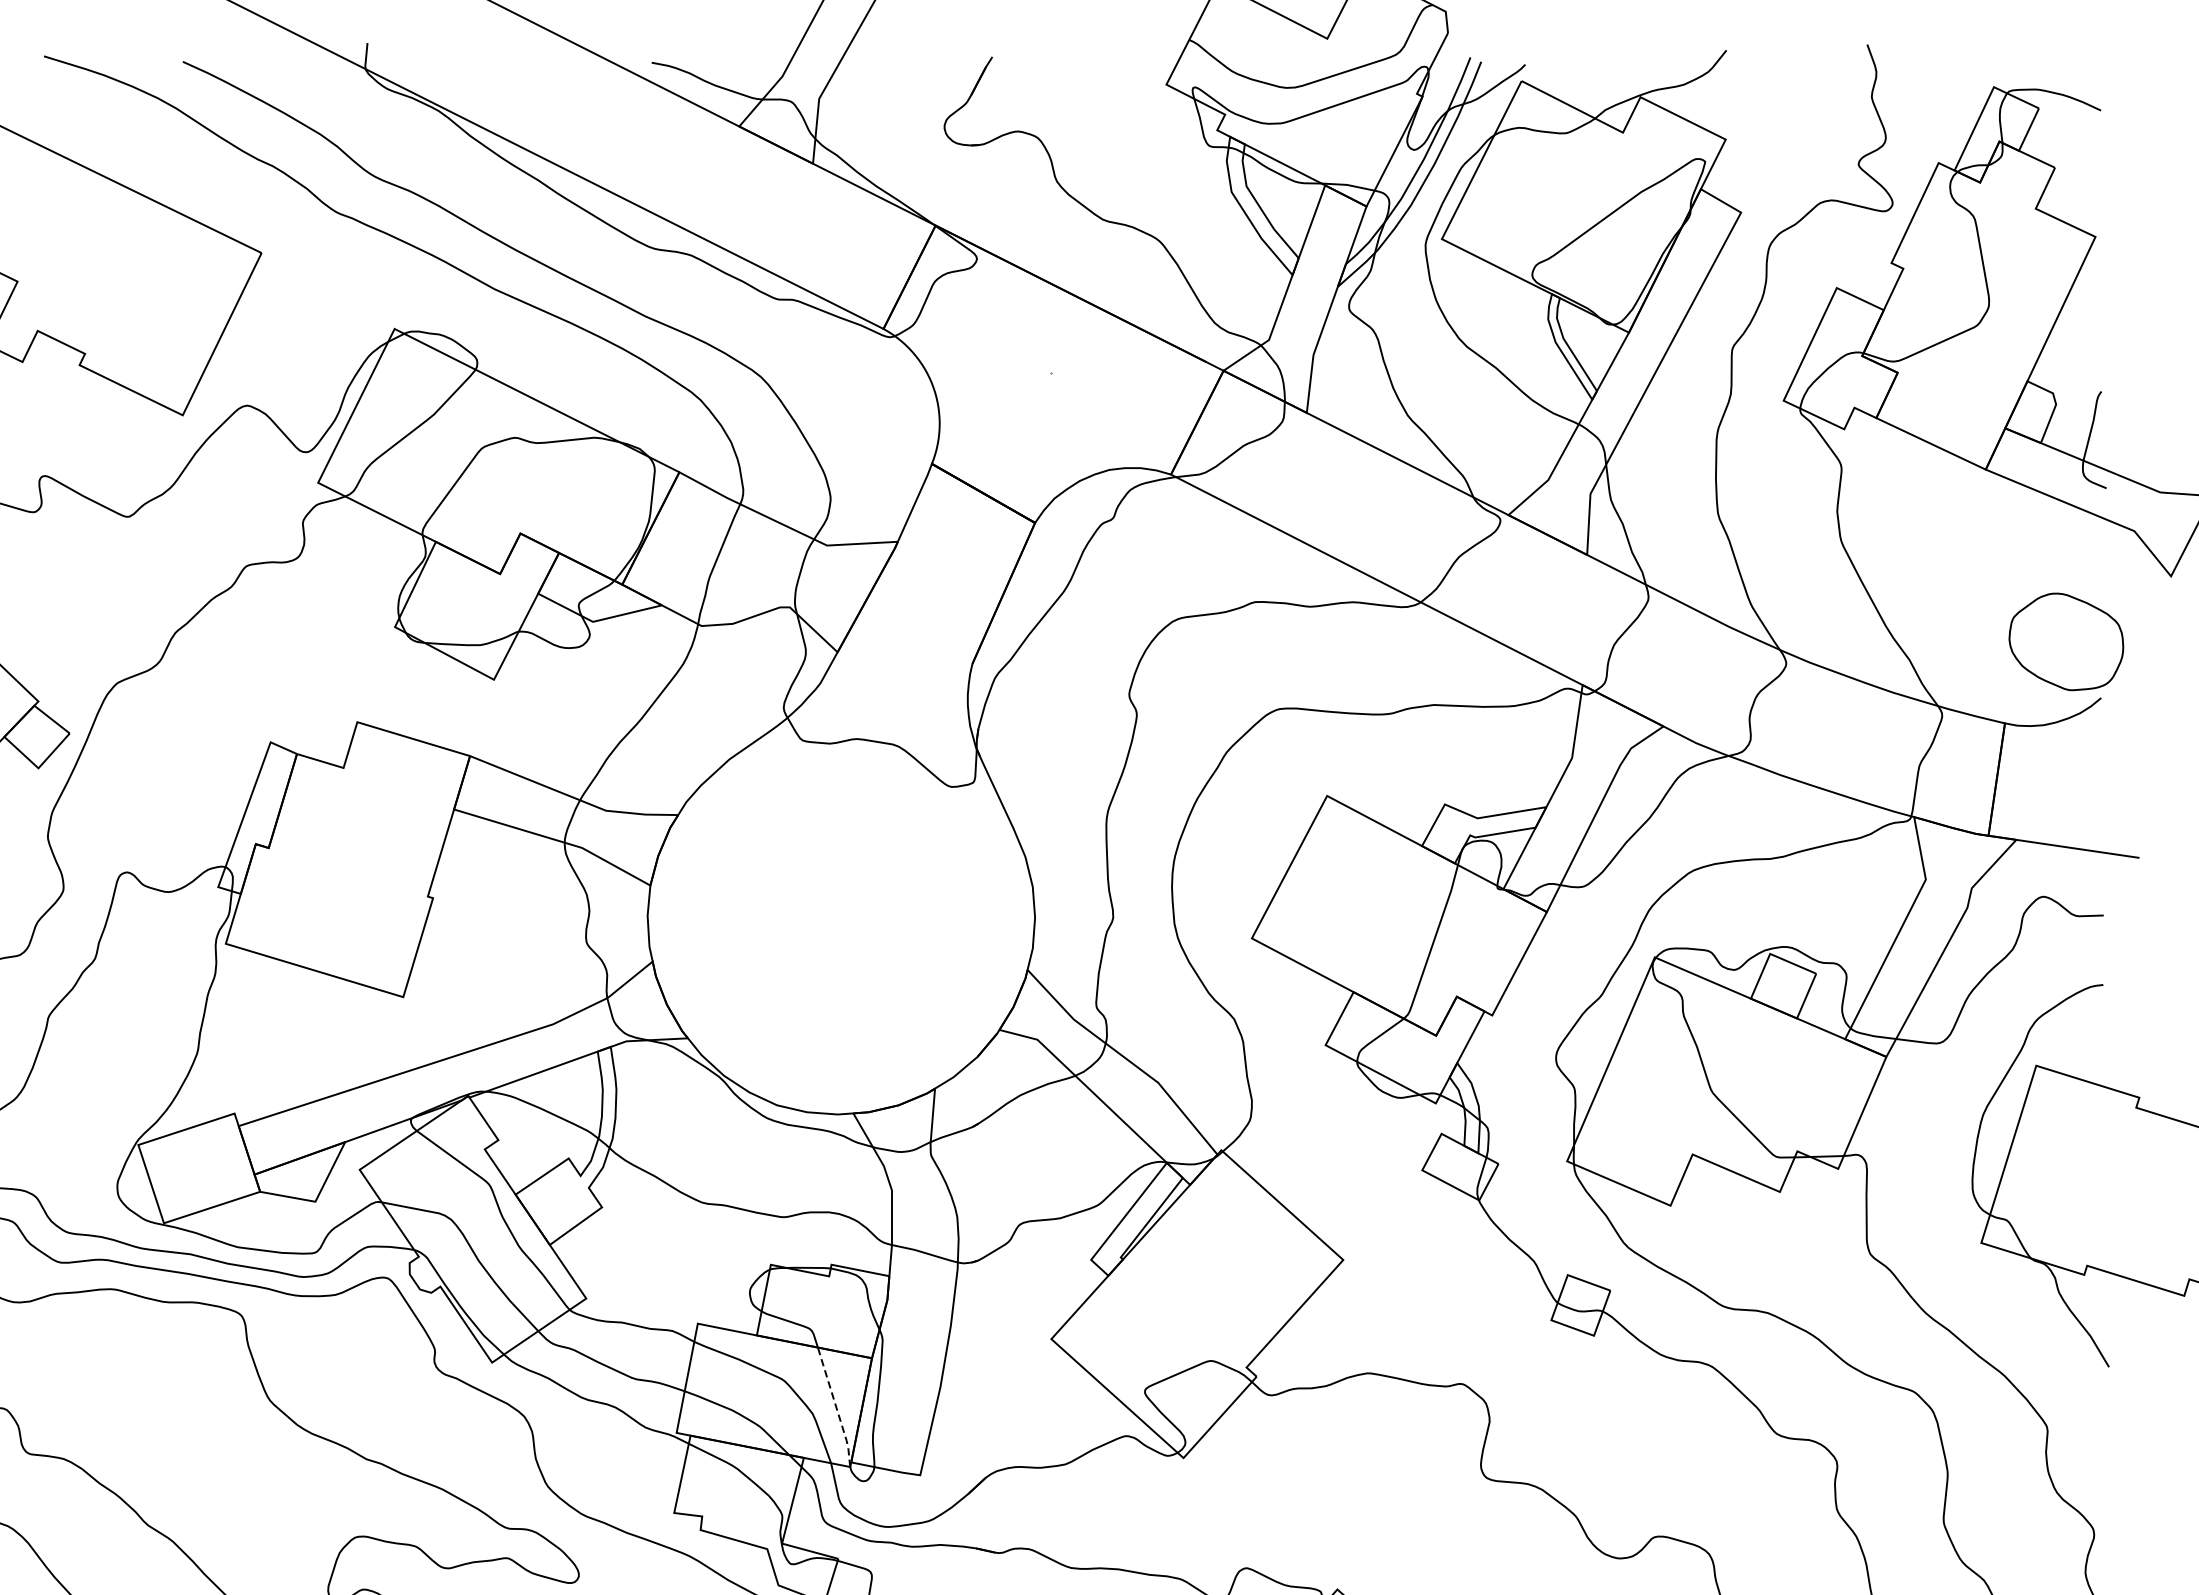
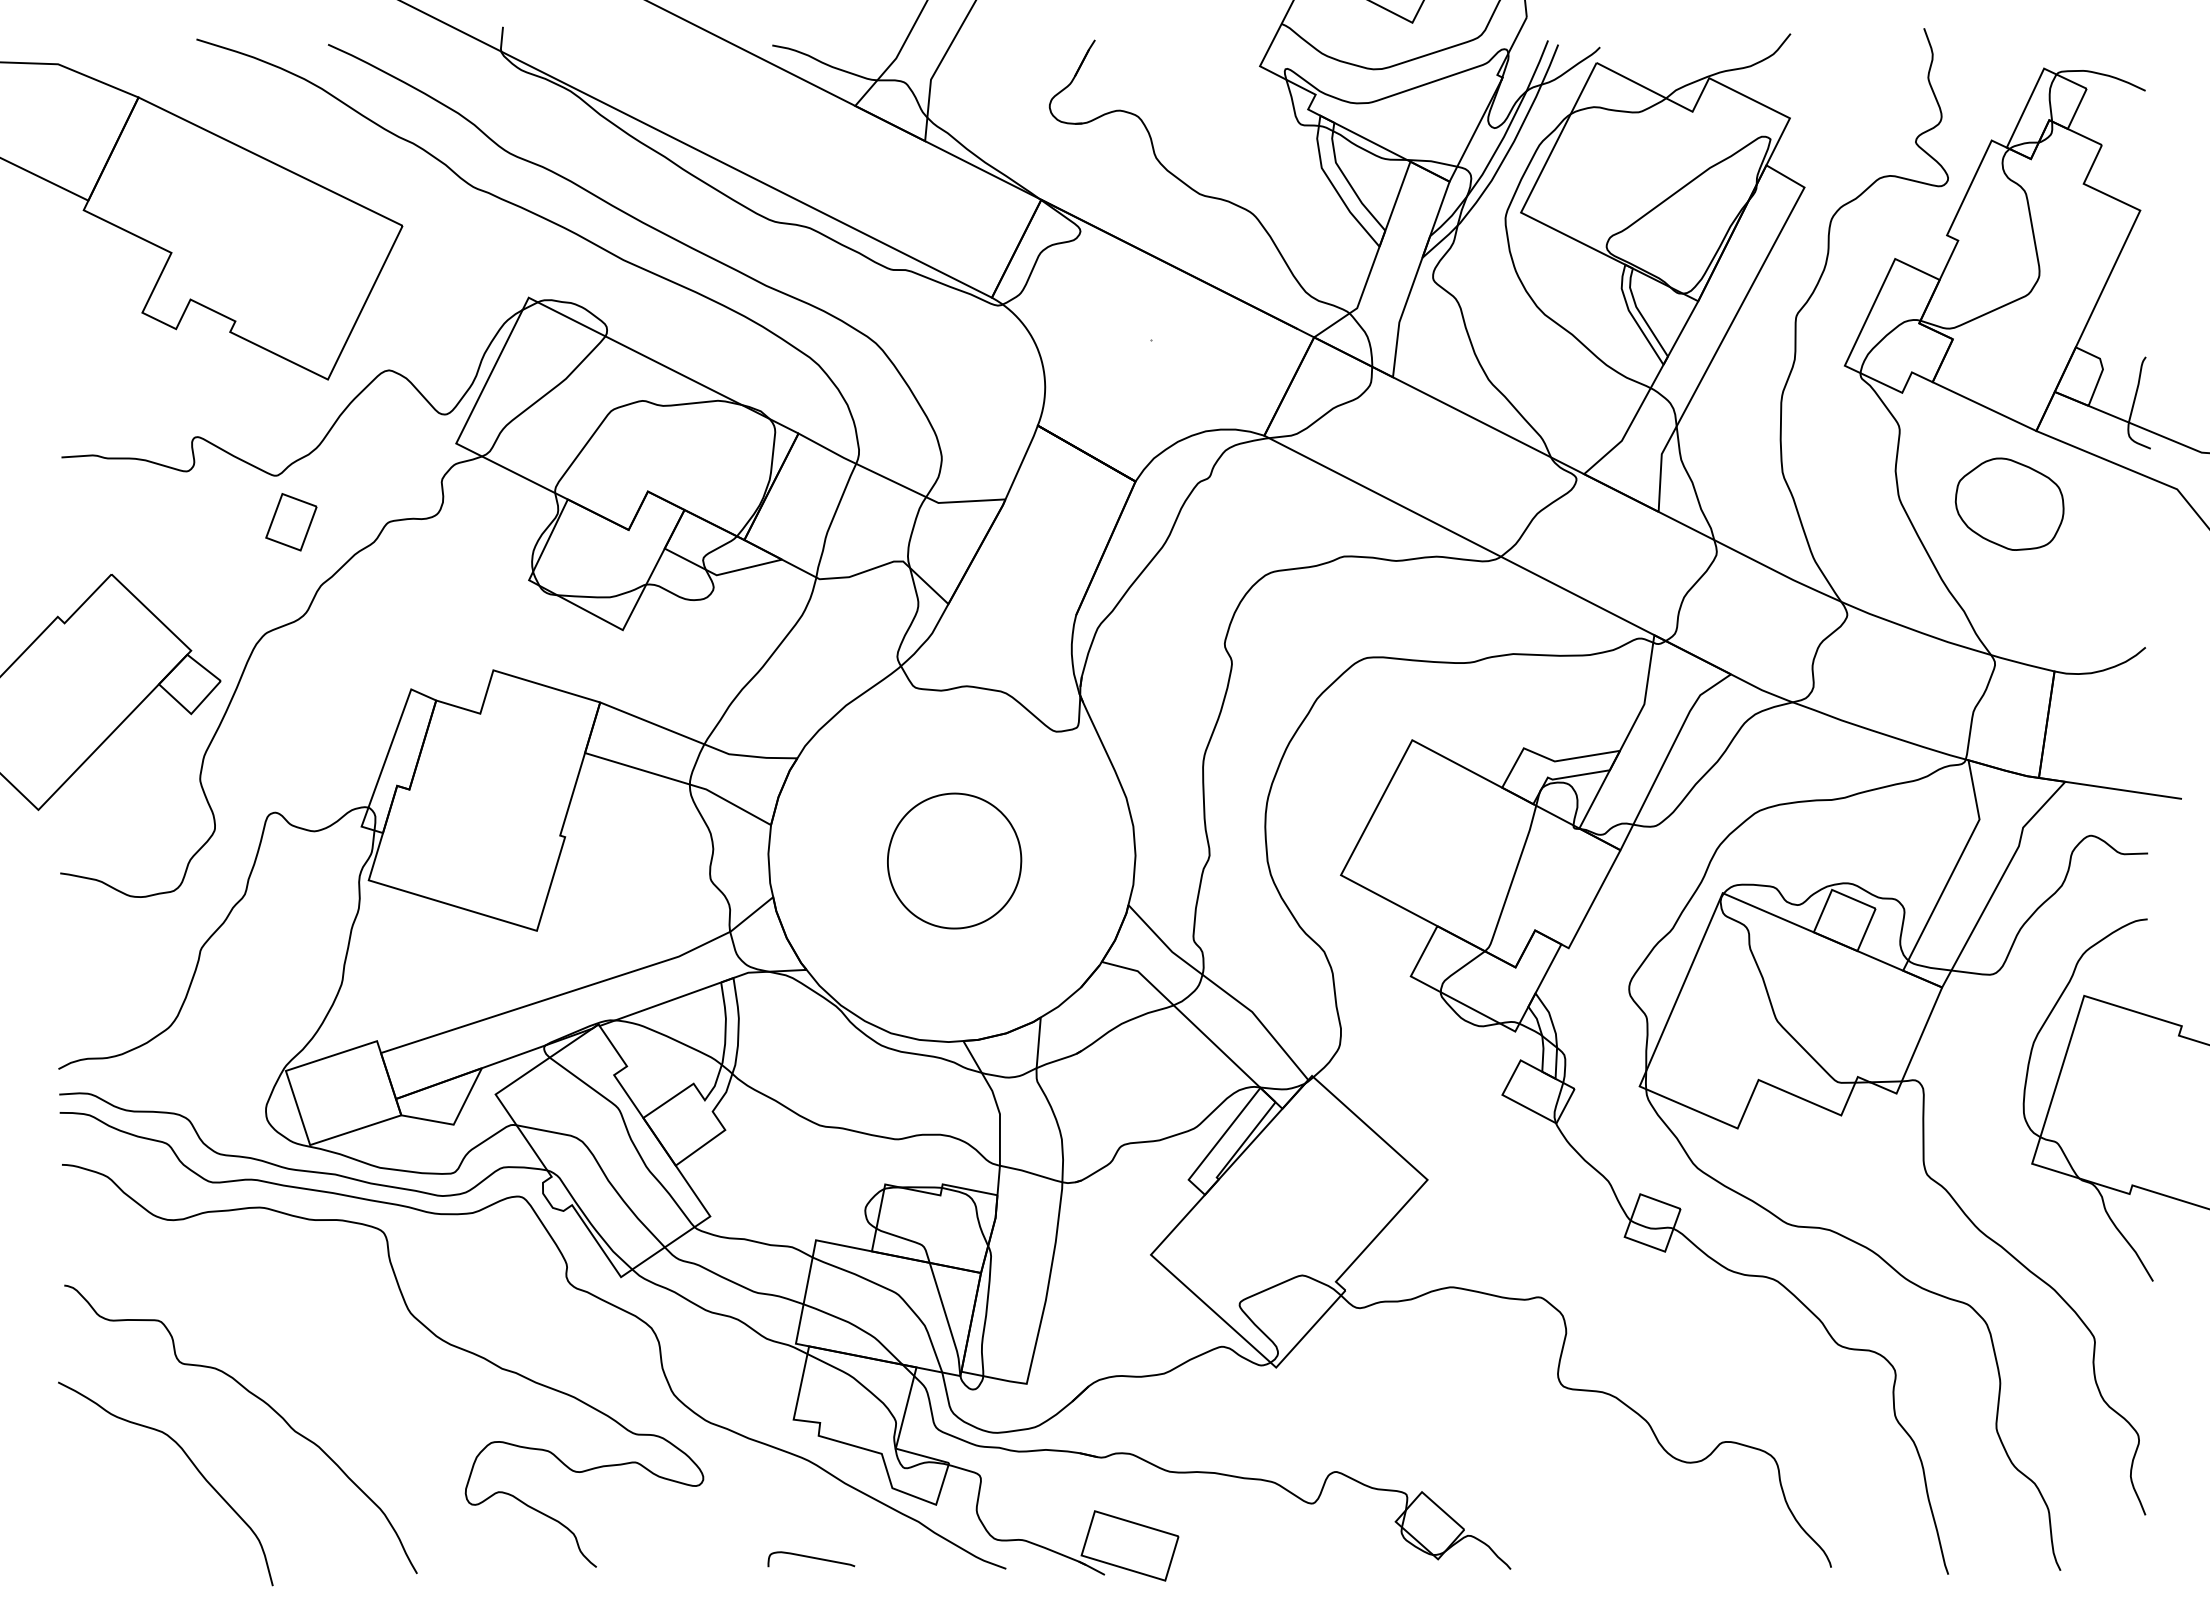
part: (144, 566) -> (291, 522), added
part: (2066, 641) -> (2009, 503), moved
part: (844, 922) -> (954, 860), added
line: (836, 1407) -> (947, 1319), dashed -> solid

